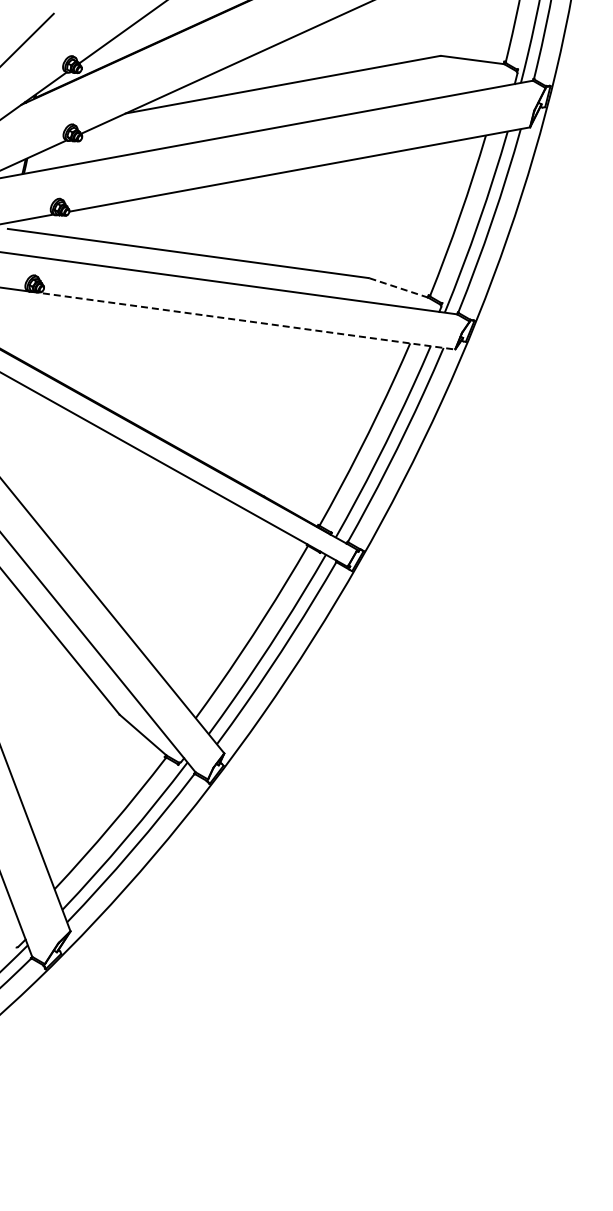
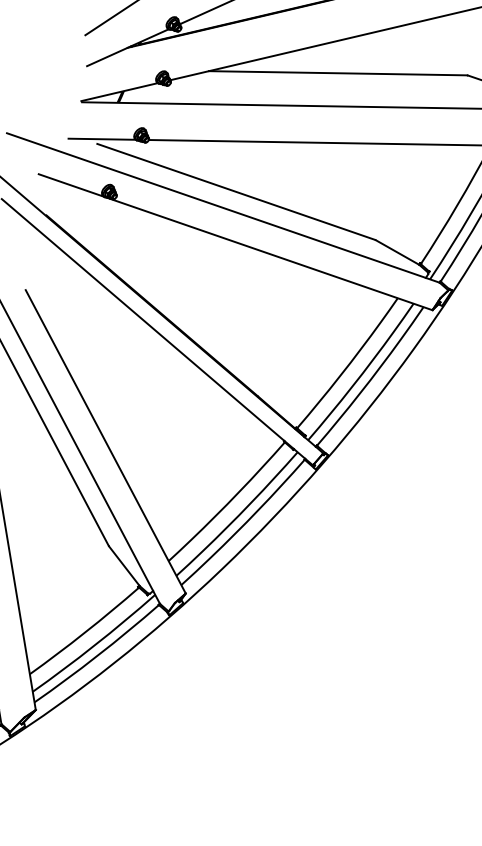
line: (398, 287) -> (397, 252), dashed -> solid
line: (243, 320) -> (269, 253), dashed -> solid

